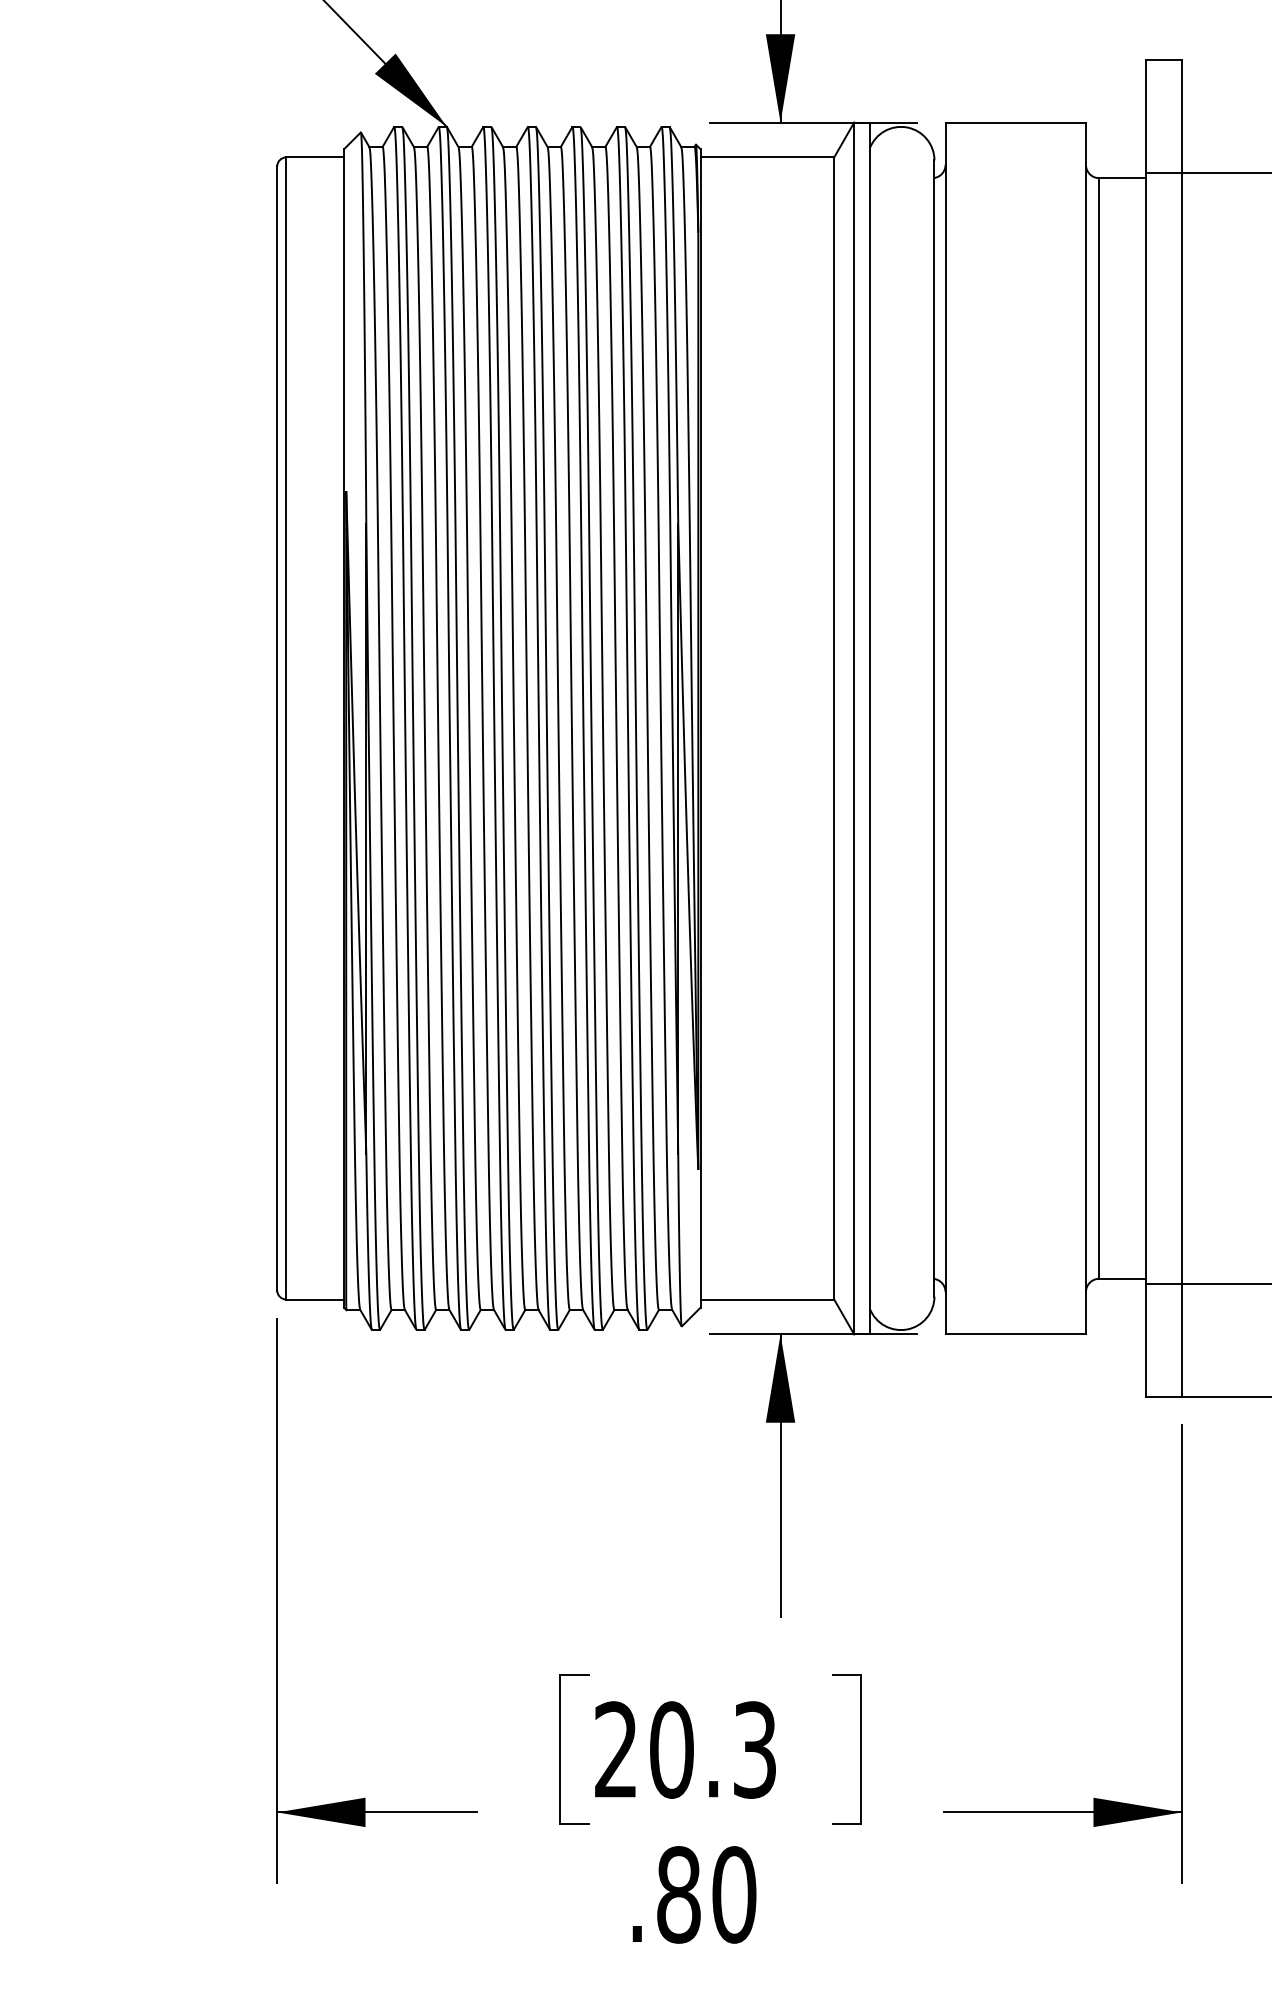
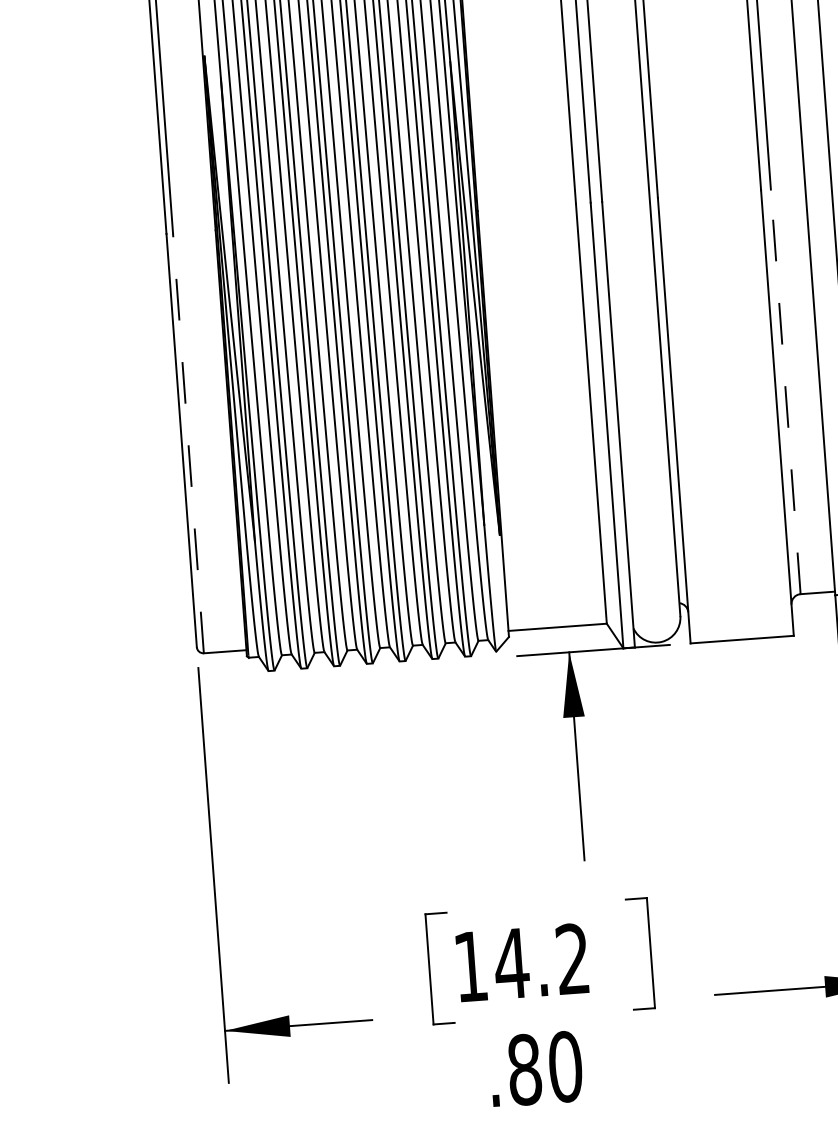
line: (1099, 1003) -> (785, 391), solid -> dashed
line: (286, 1013) -> (188, 443), solid -> dashed
text: (685, 1749) -> (521, 962), 20.3 -> 14.2

